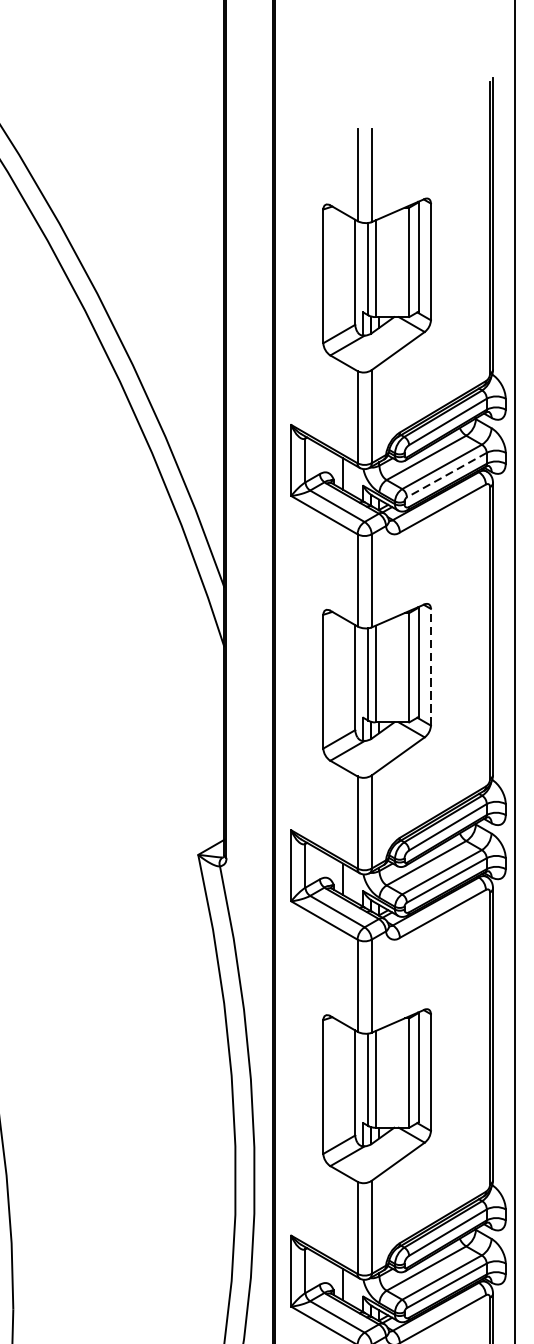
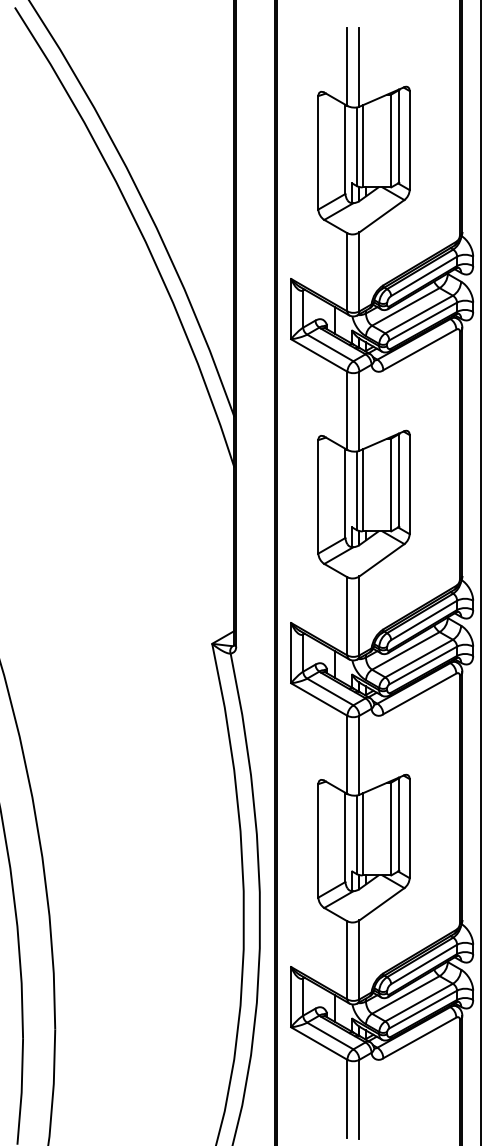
line: (447, 475) -> (423, 321), dashed -> solid
line: (430, 667) -> (409, 484), dashed -> solid

